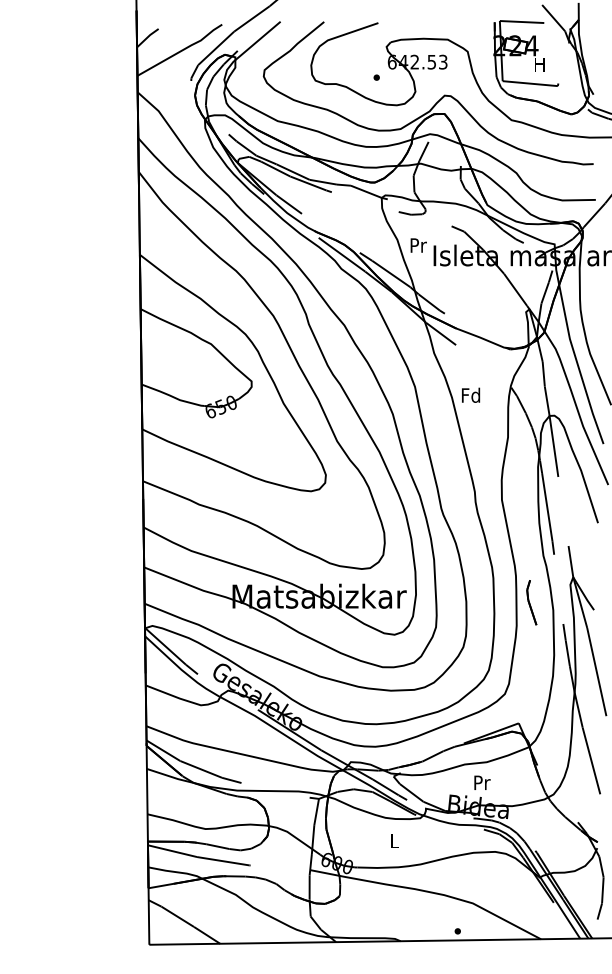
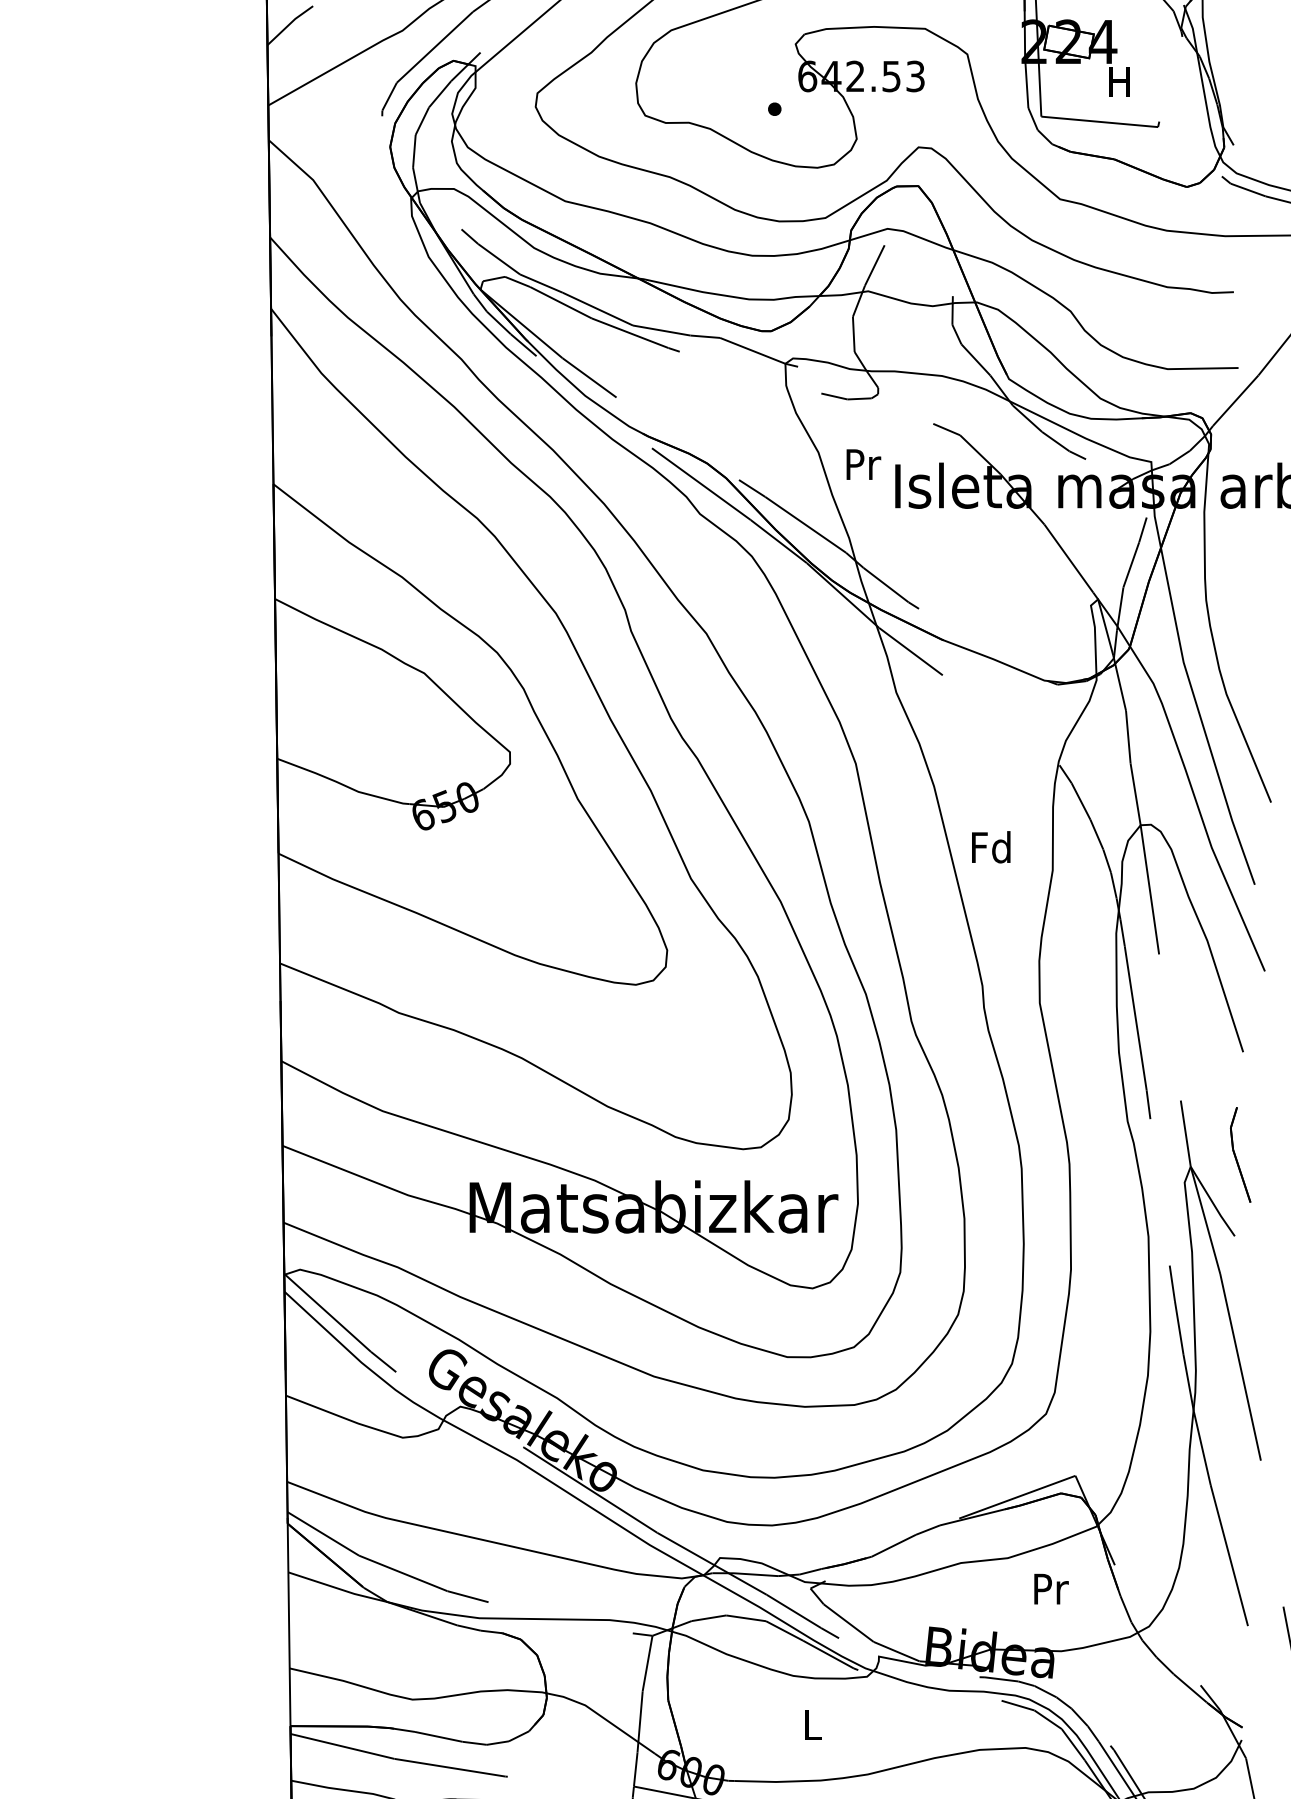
text: (471, 394) -> (992, 845), moved
part: (531, 602) -> (1239, 1154), moved
text: (482, 782) -> (1051, 1588), moved

